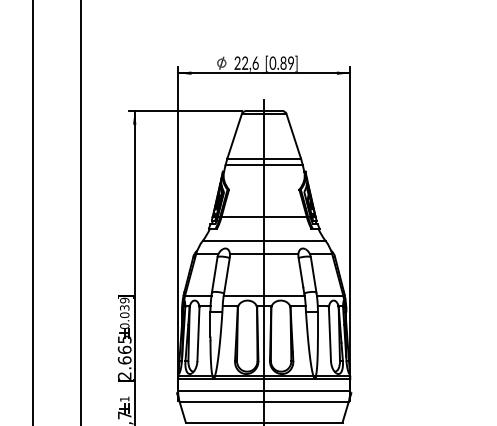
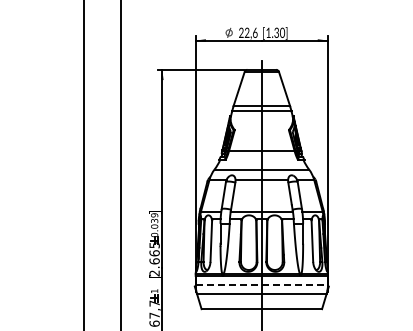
text: (281, 62) -> (275, 32), 0.89 -> 1.30
line: (265, 391) -> (262, 285), solid -> dashed

